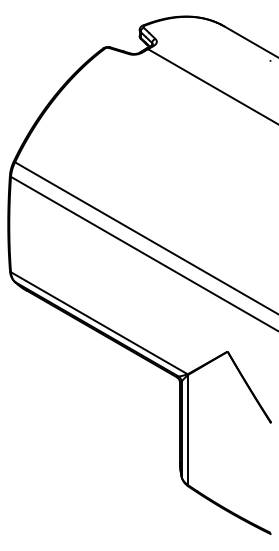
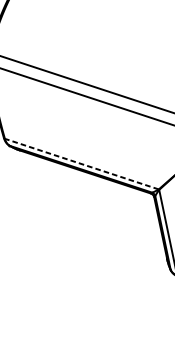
line: (98, 323) -> (81, 164), solid -> dashed

